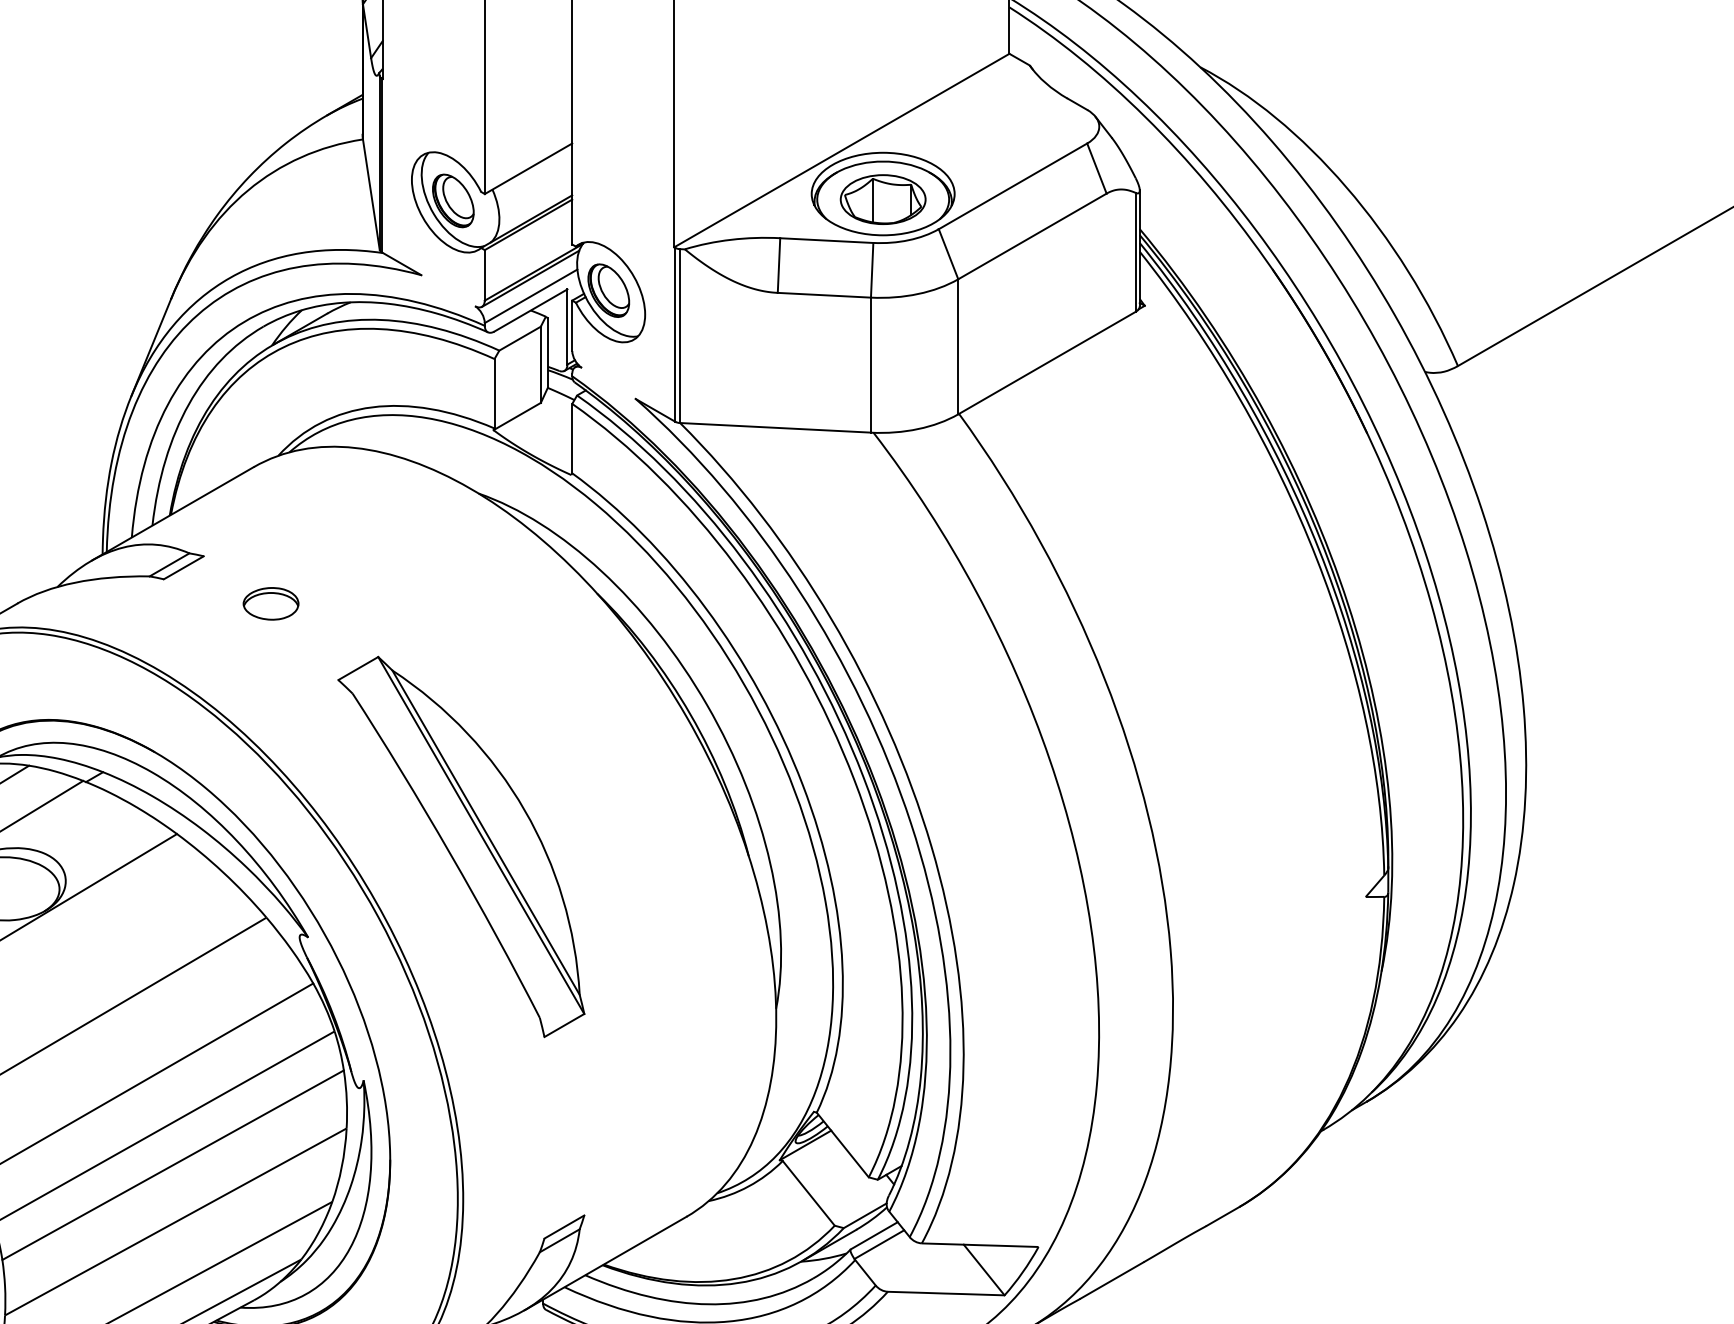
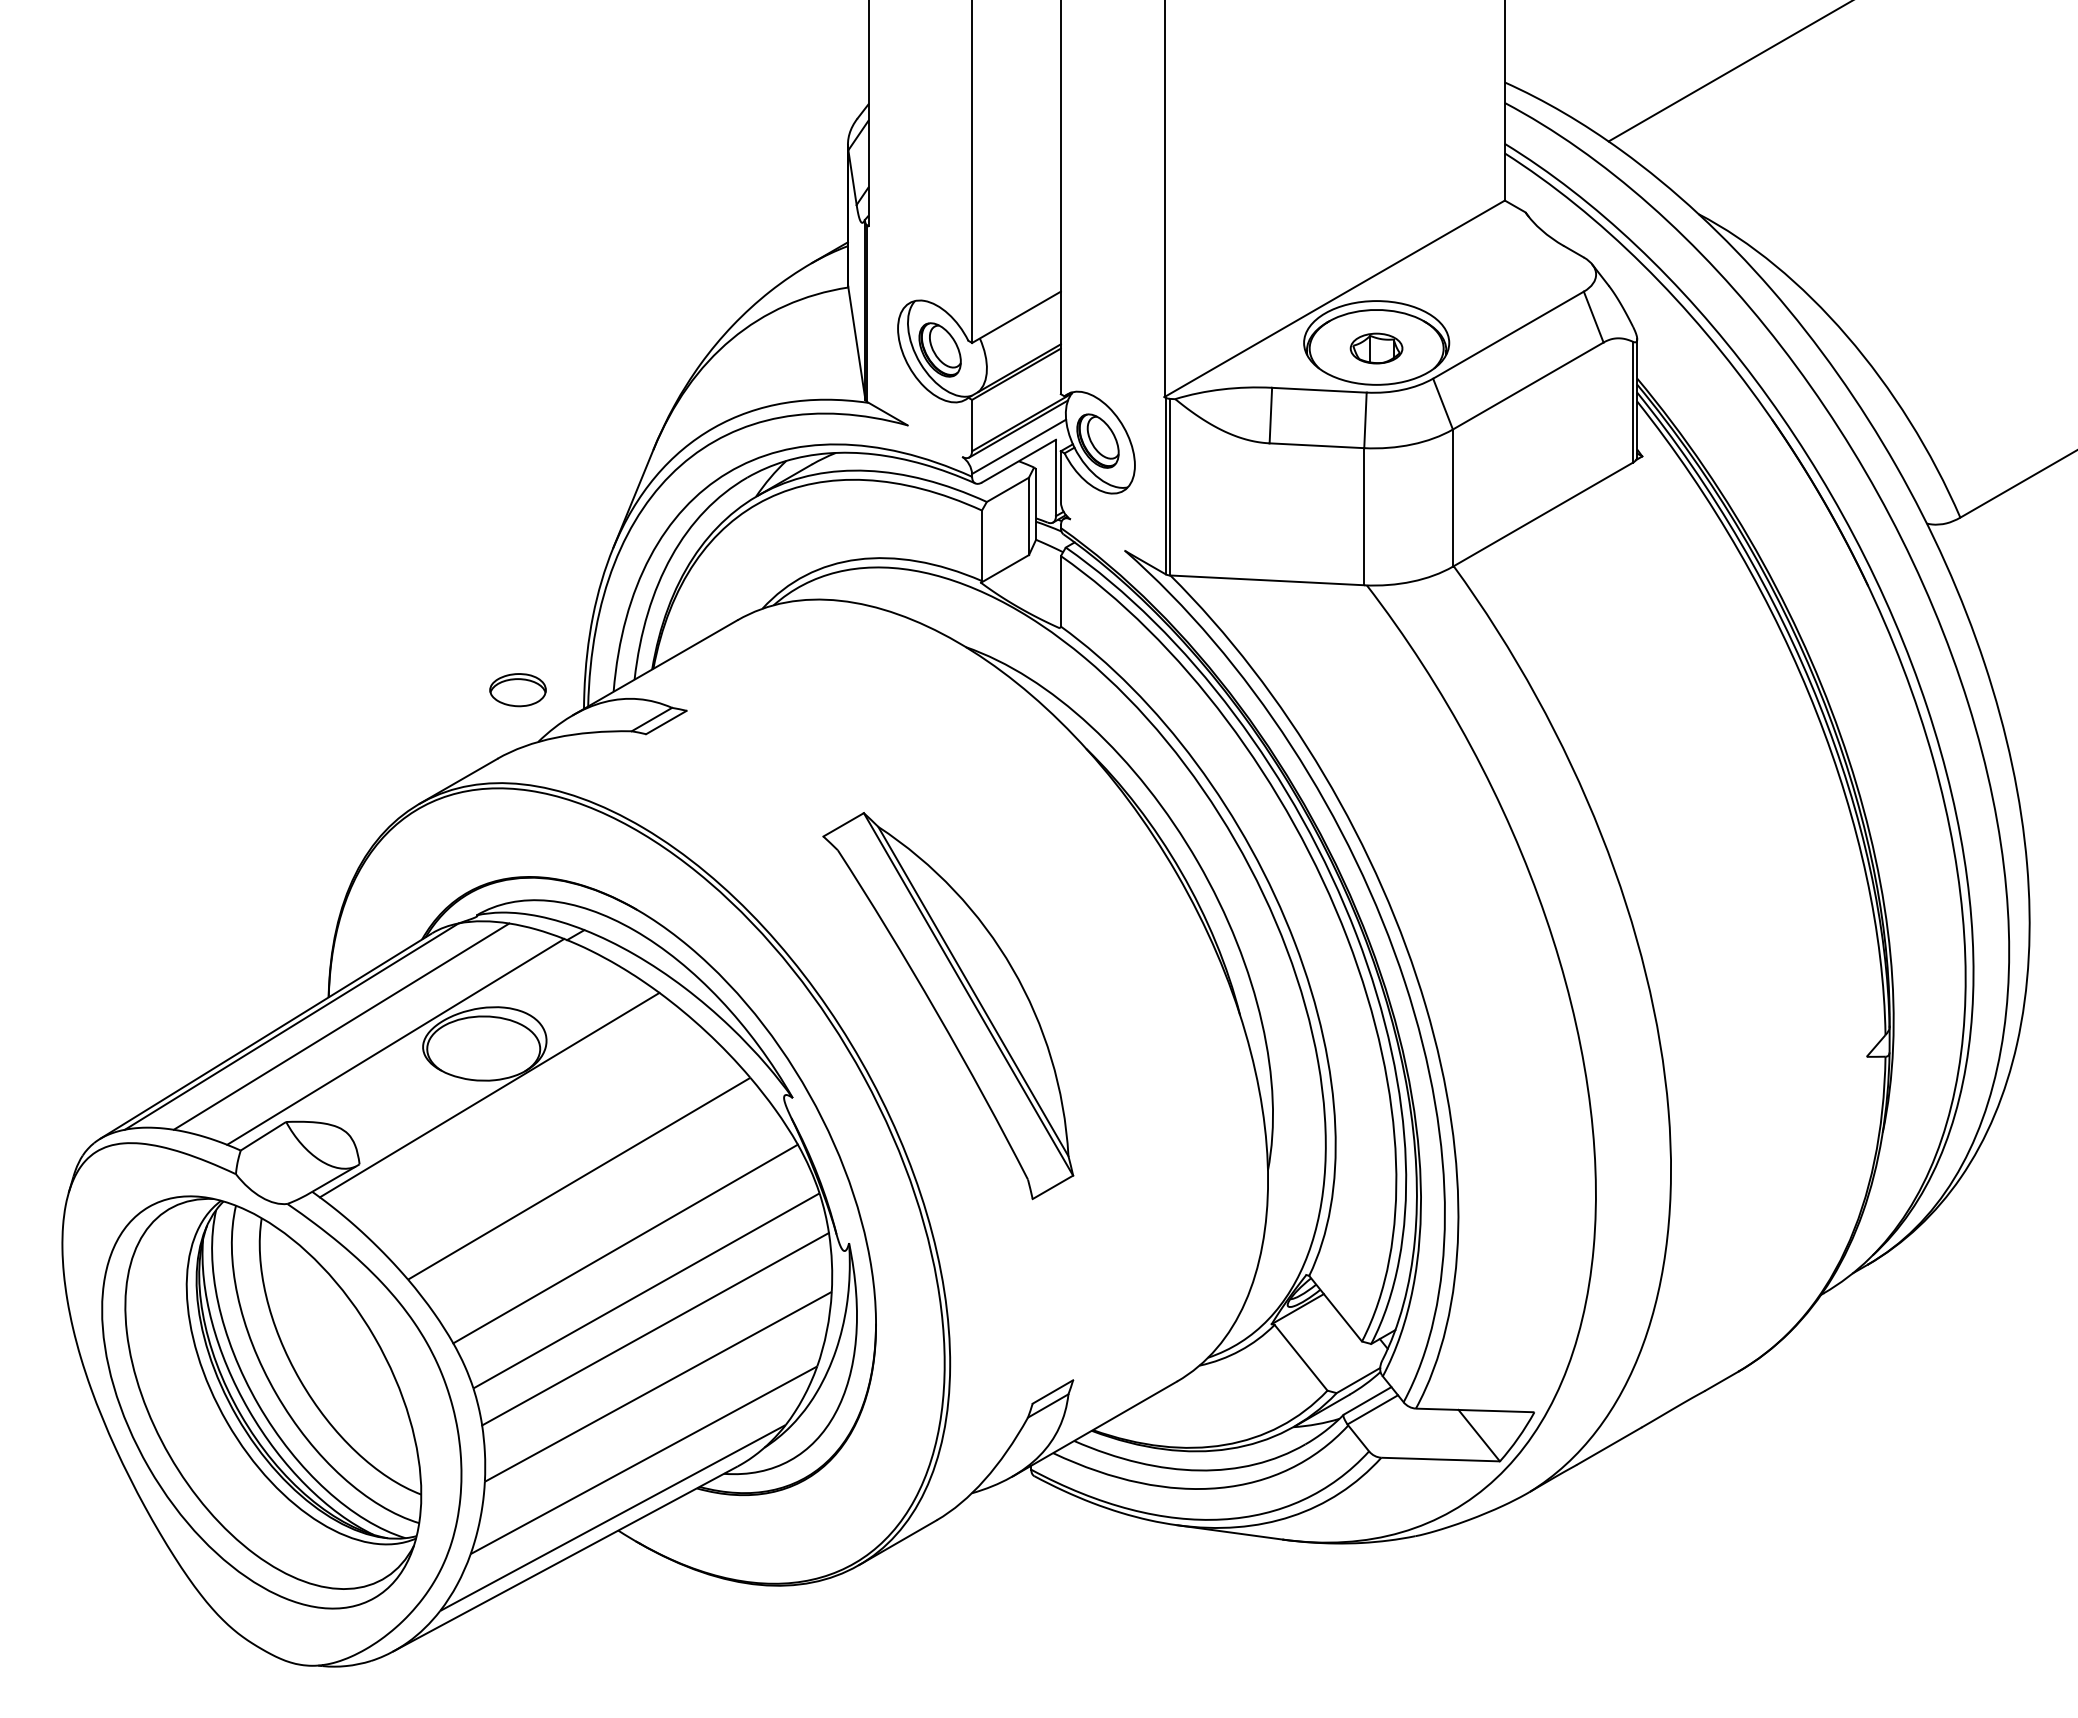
part: (883, 199) -> (1376, 348), size x0.6
part: (270, 604) -> (517, 690), moved

